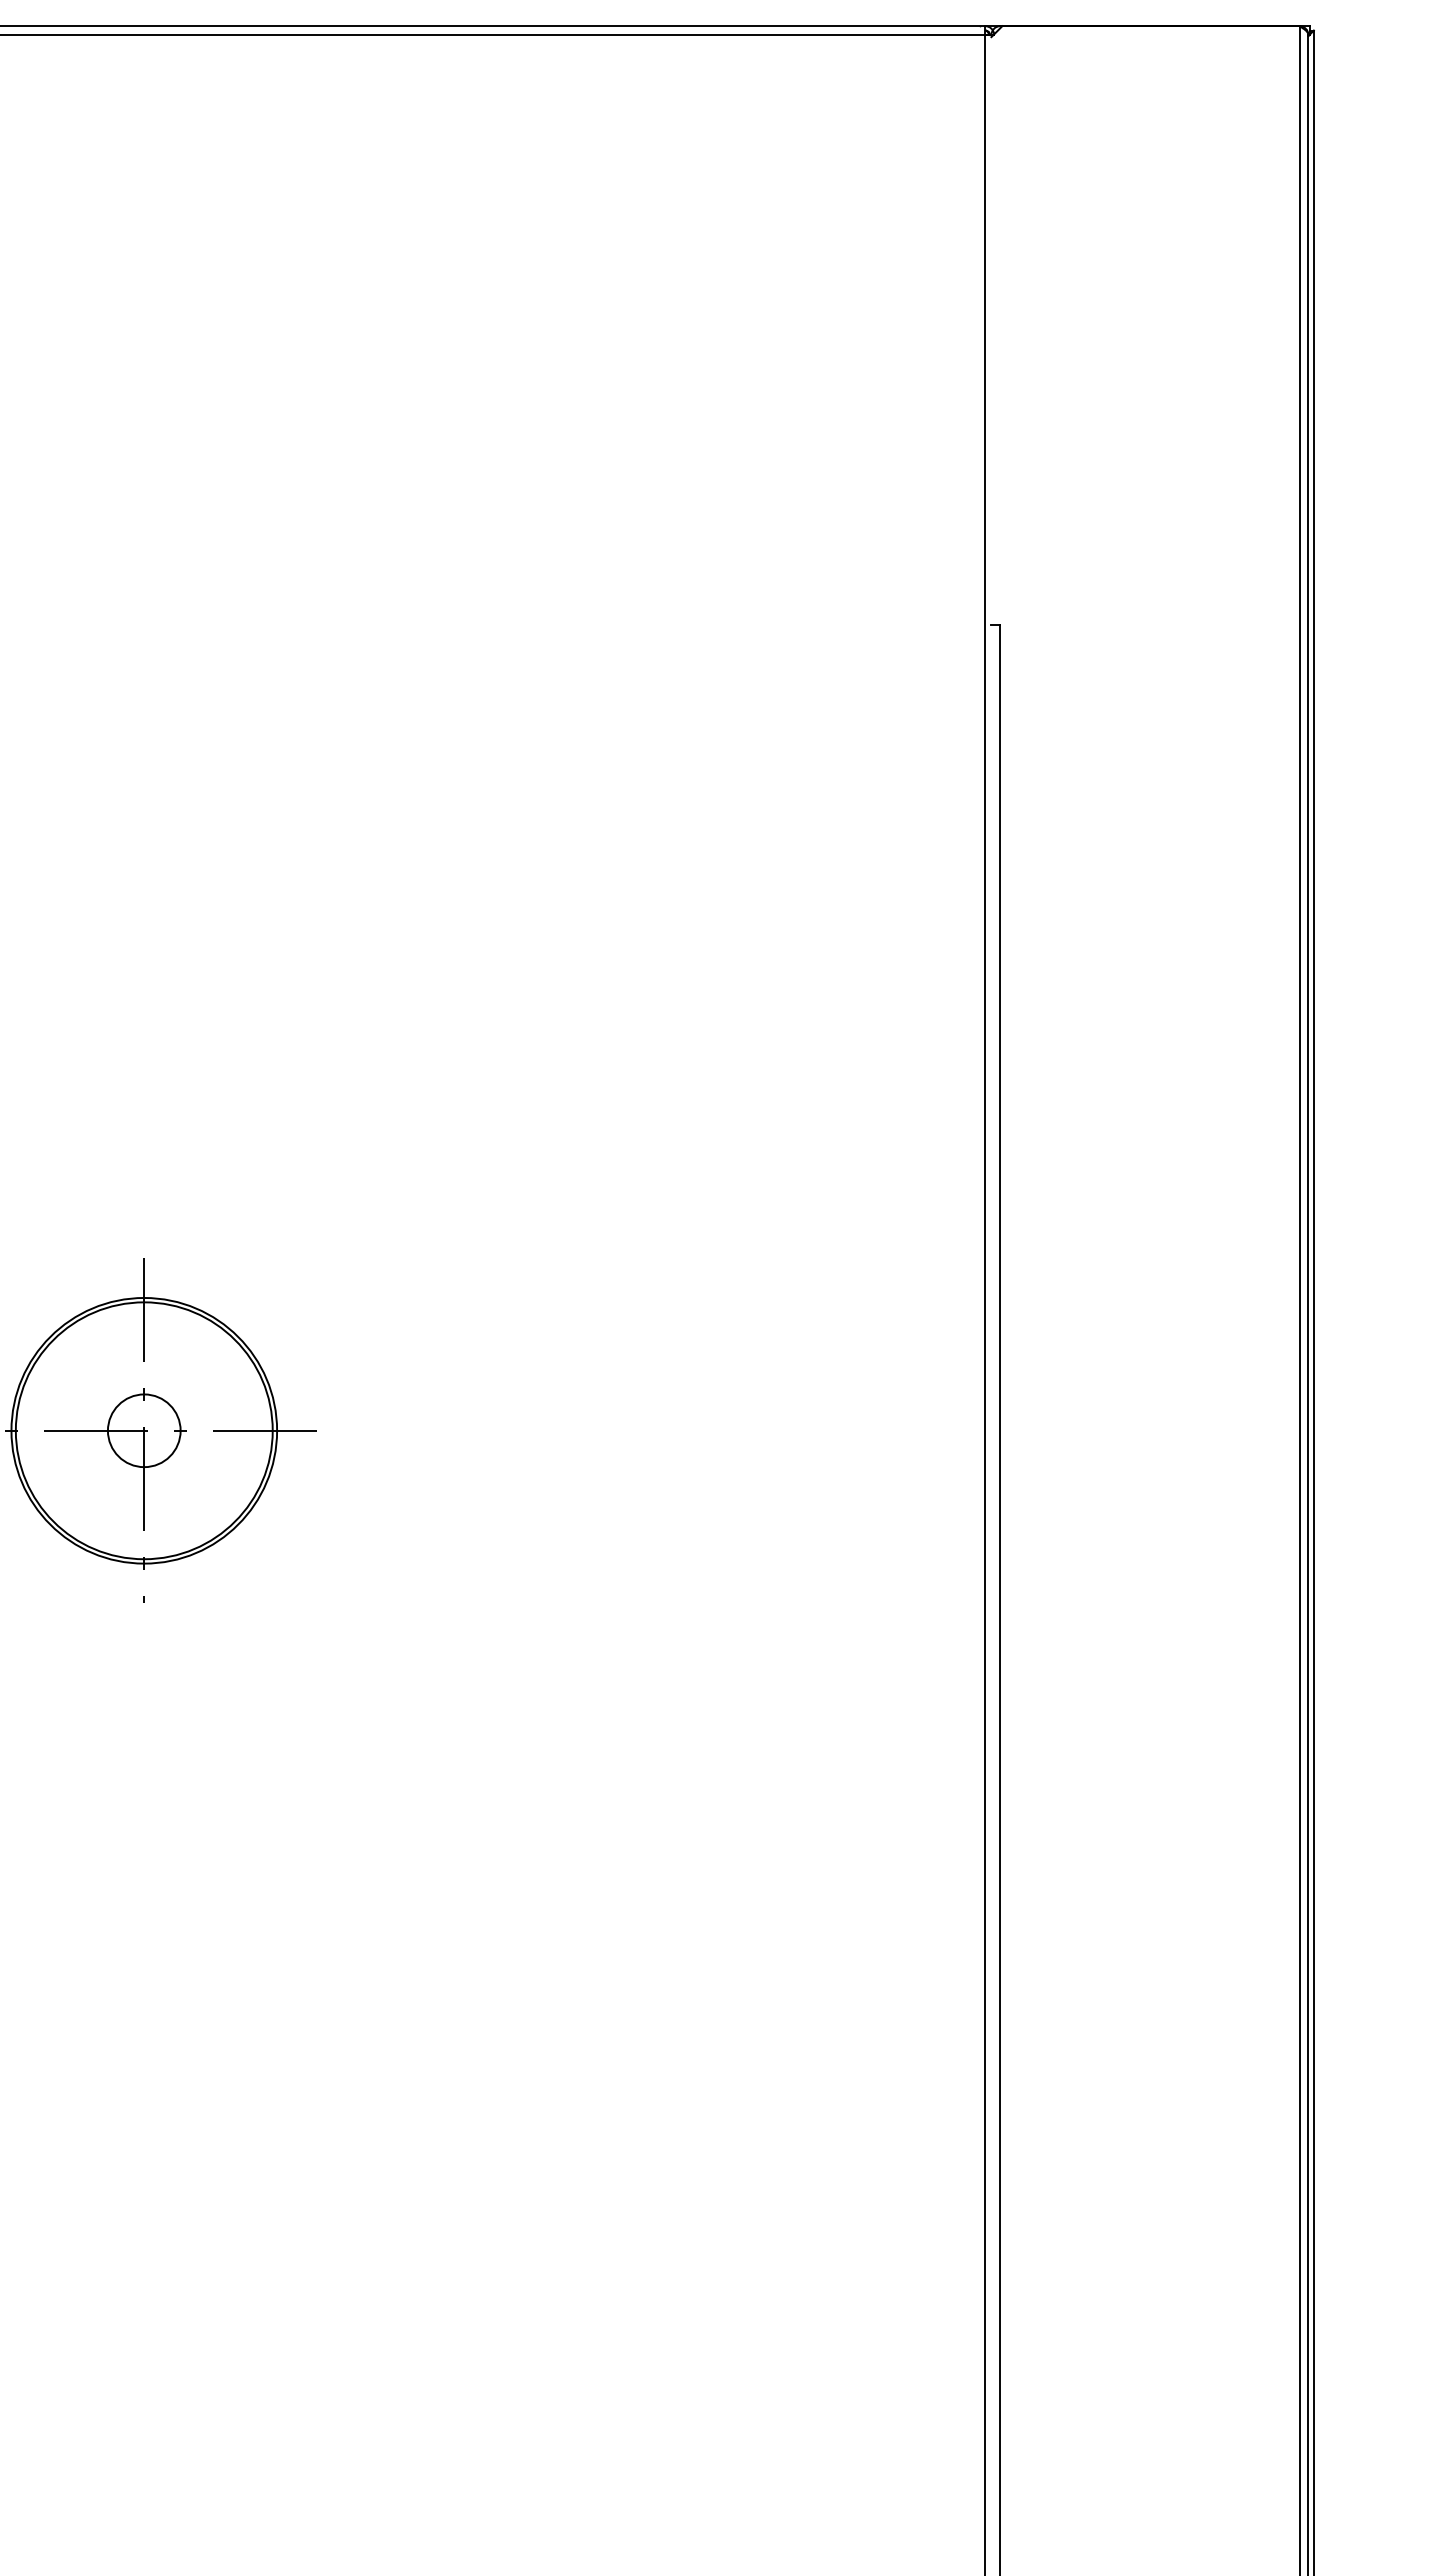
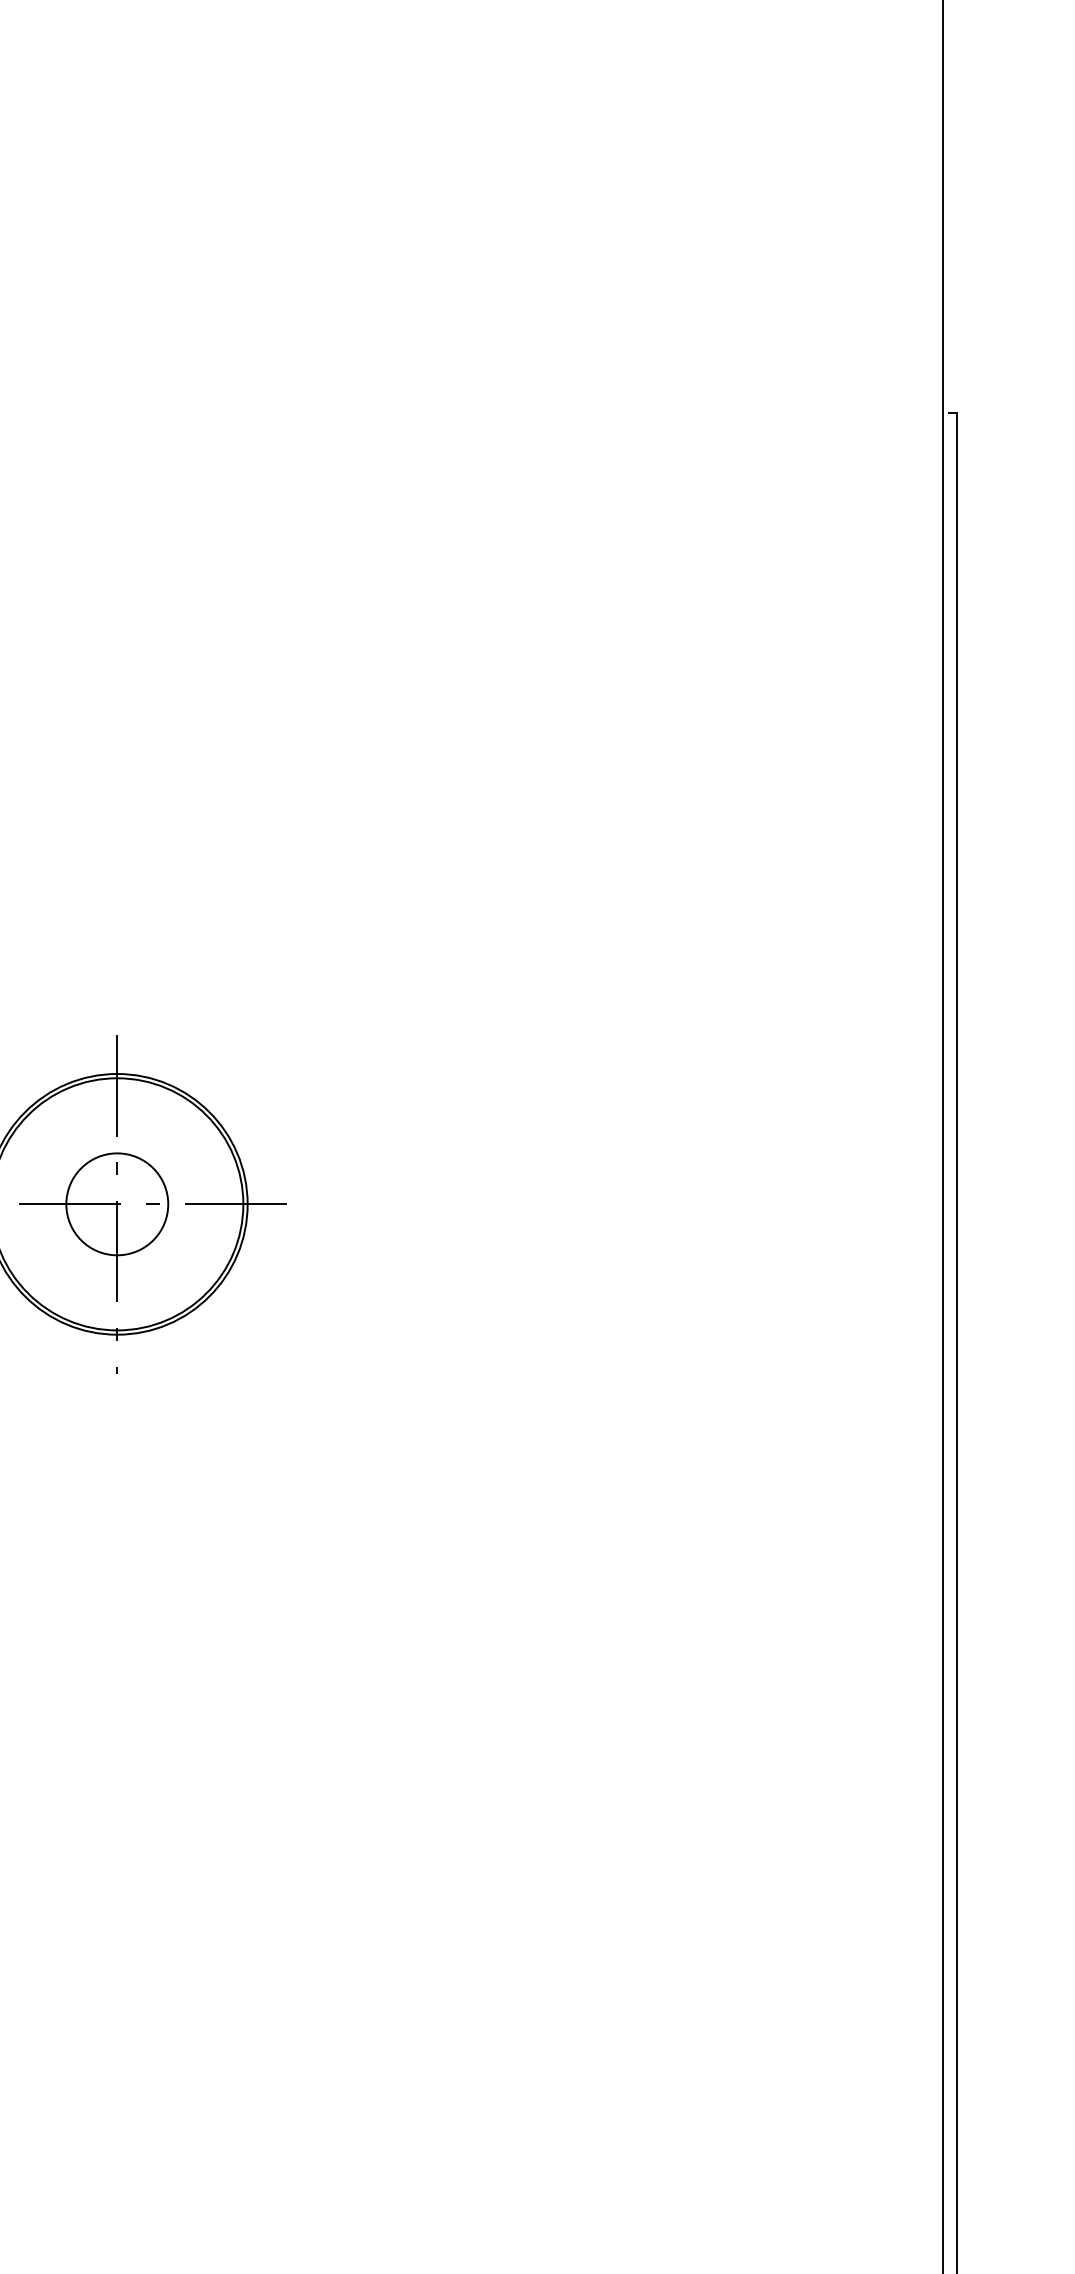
circle: (144, 1430) -> (117, 1204), size x1.43

